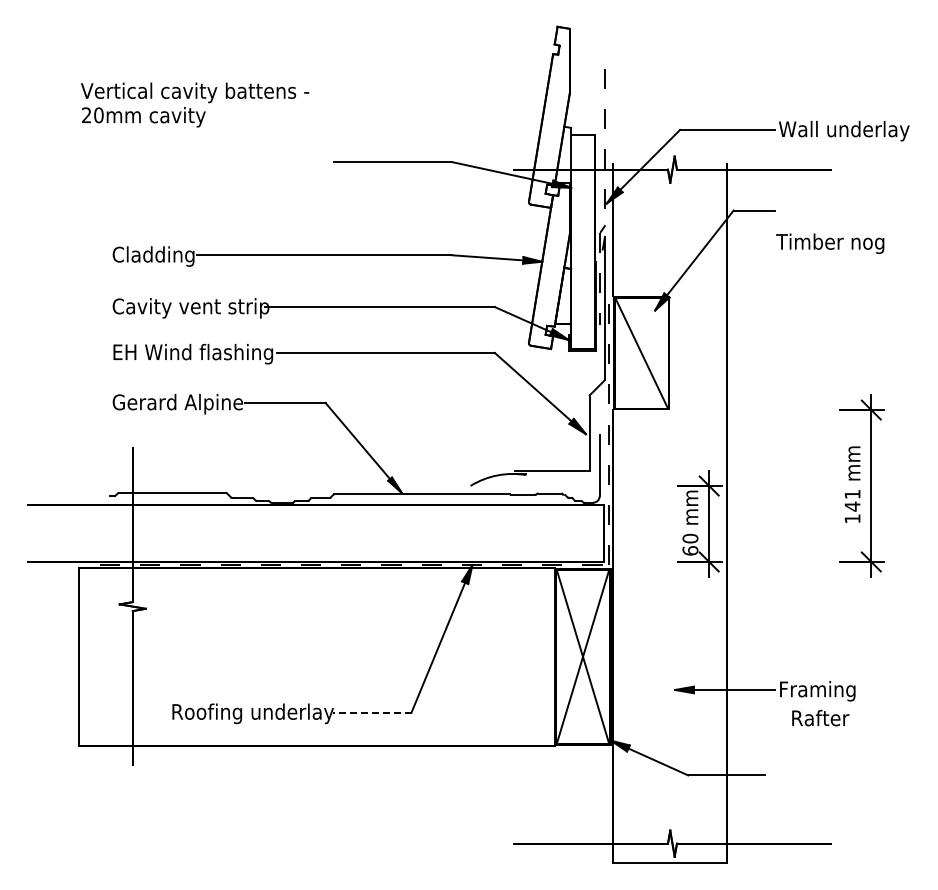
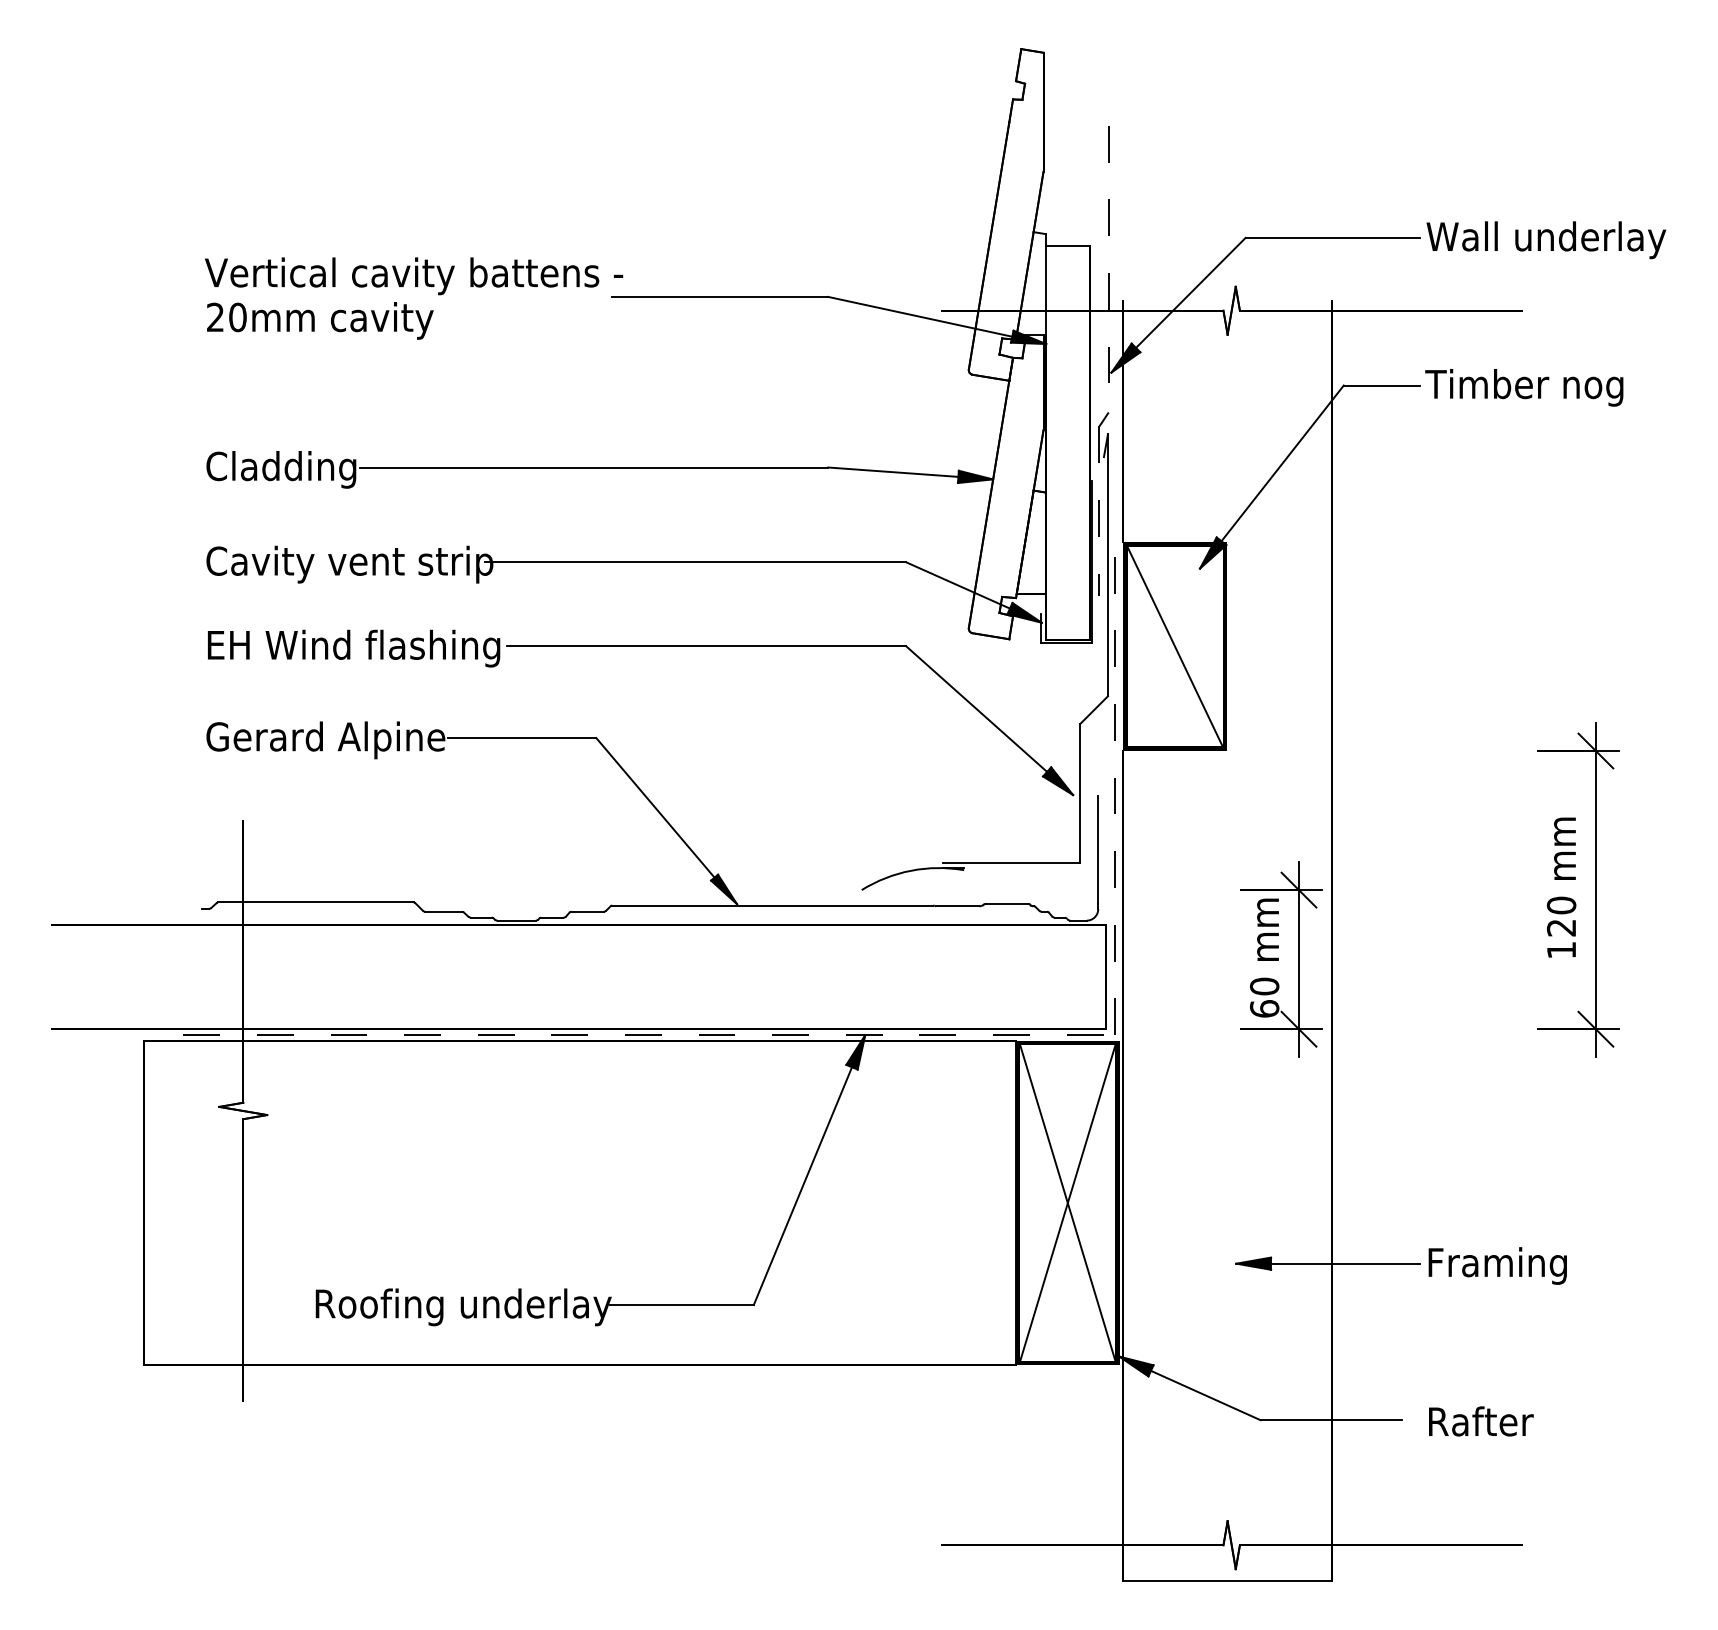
text: (195, 104) -> (414, 297), moved
text: (830, 243) -> (1524, 387), moved
text: (852, 500) -> (1561, 916), 141 -> 120
line: (371, 712) -> (680, 1304), dashed -> solid
text: (820, 717) -> (1480, 1420), moved

